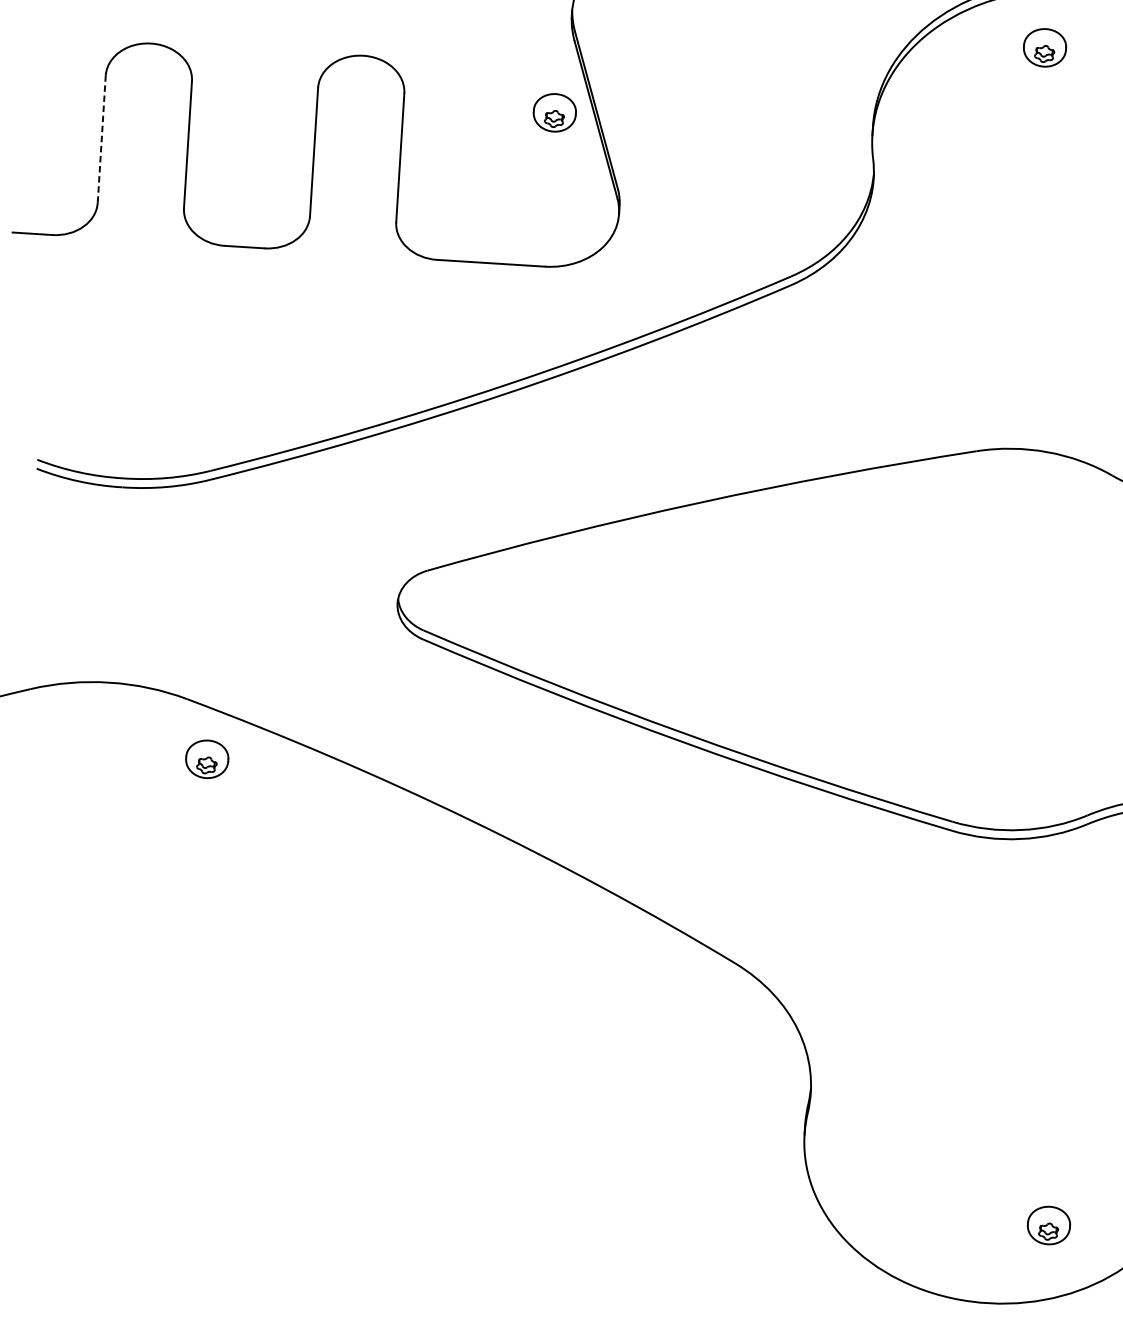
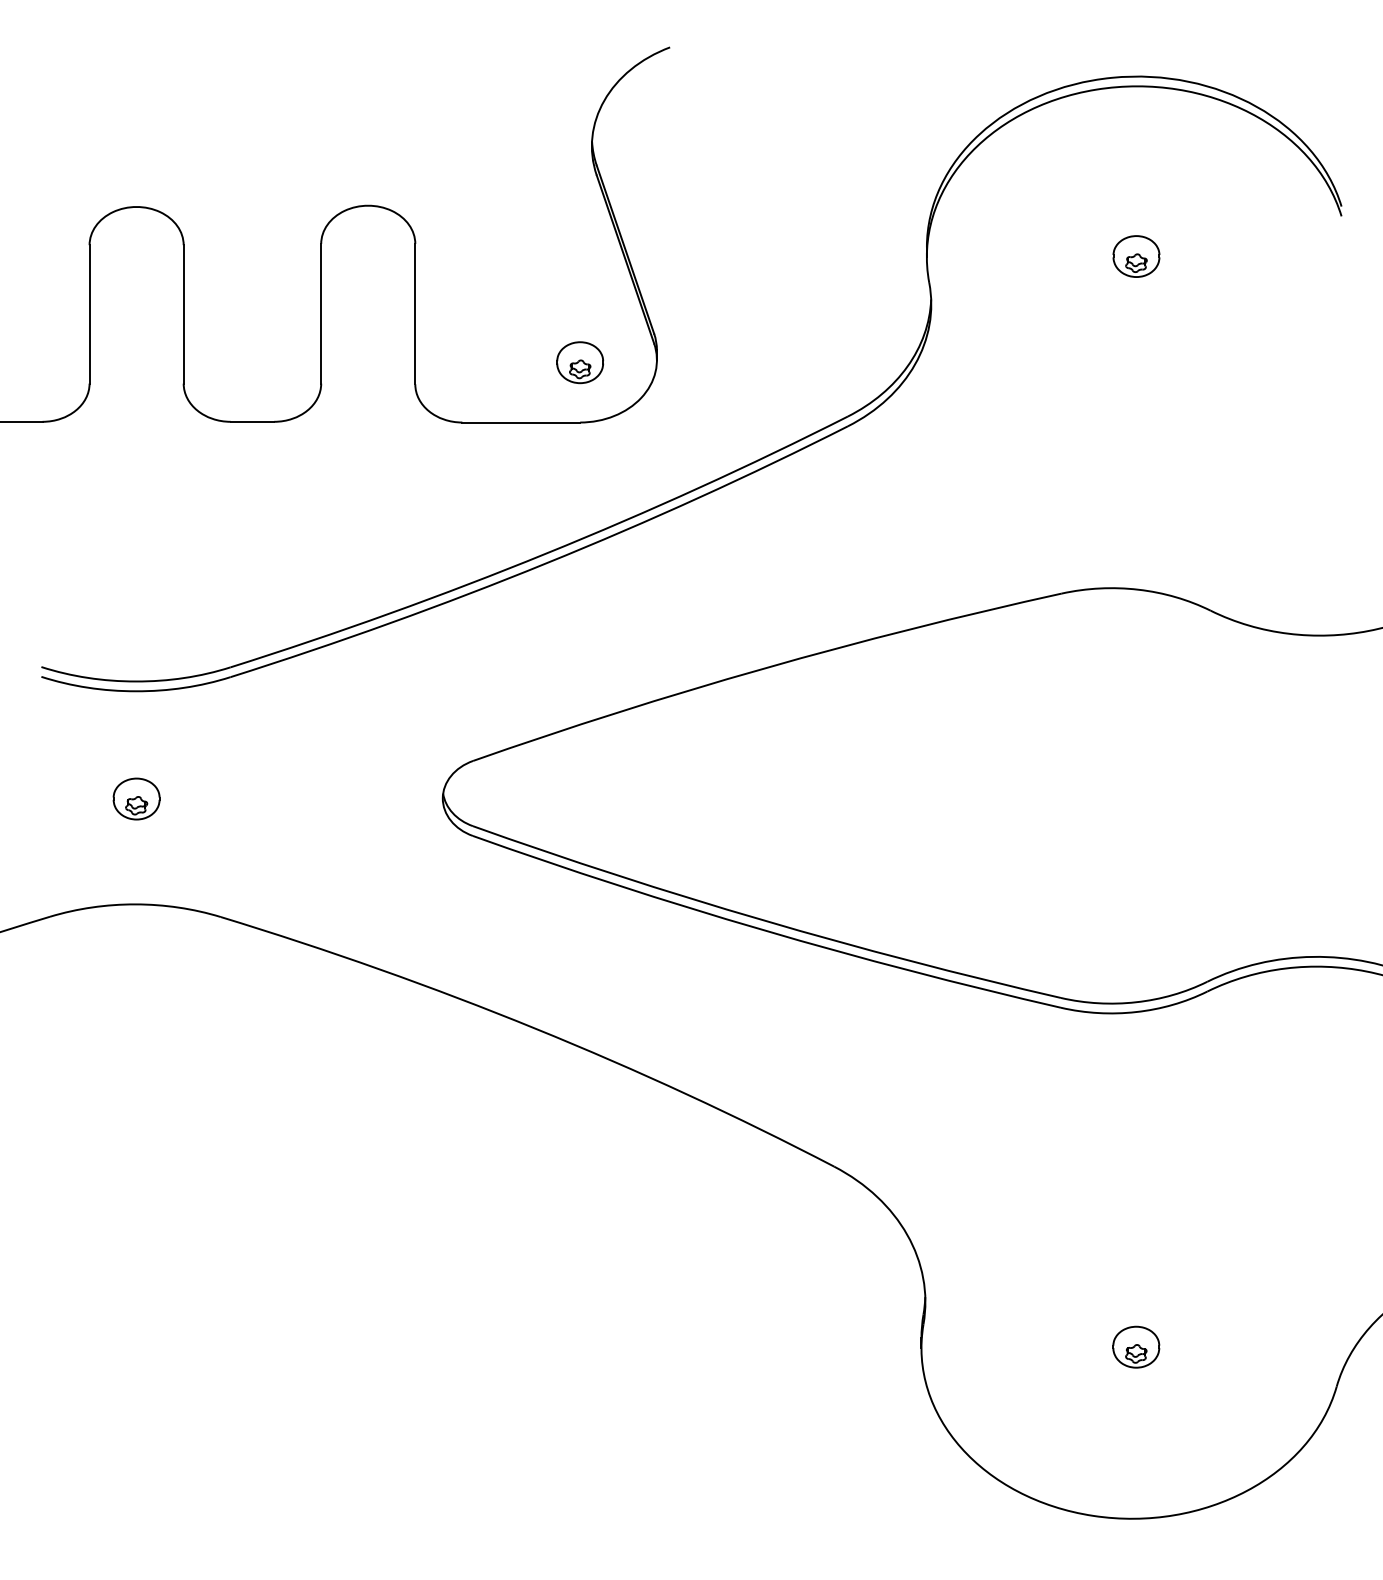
part: (1045, 47) -> (1136, 256), moved
part: (555, 112) -> (580, 362), moved
line: (101, 138) -> (89, 313), dashed -> solid
part: (207, 758) -> (136, 798), moved
part: (1049, 1224) -> (1136, 1346), moved

